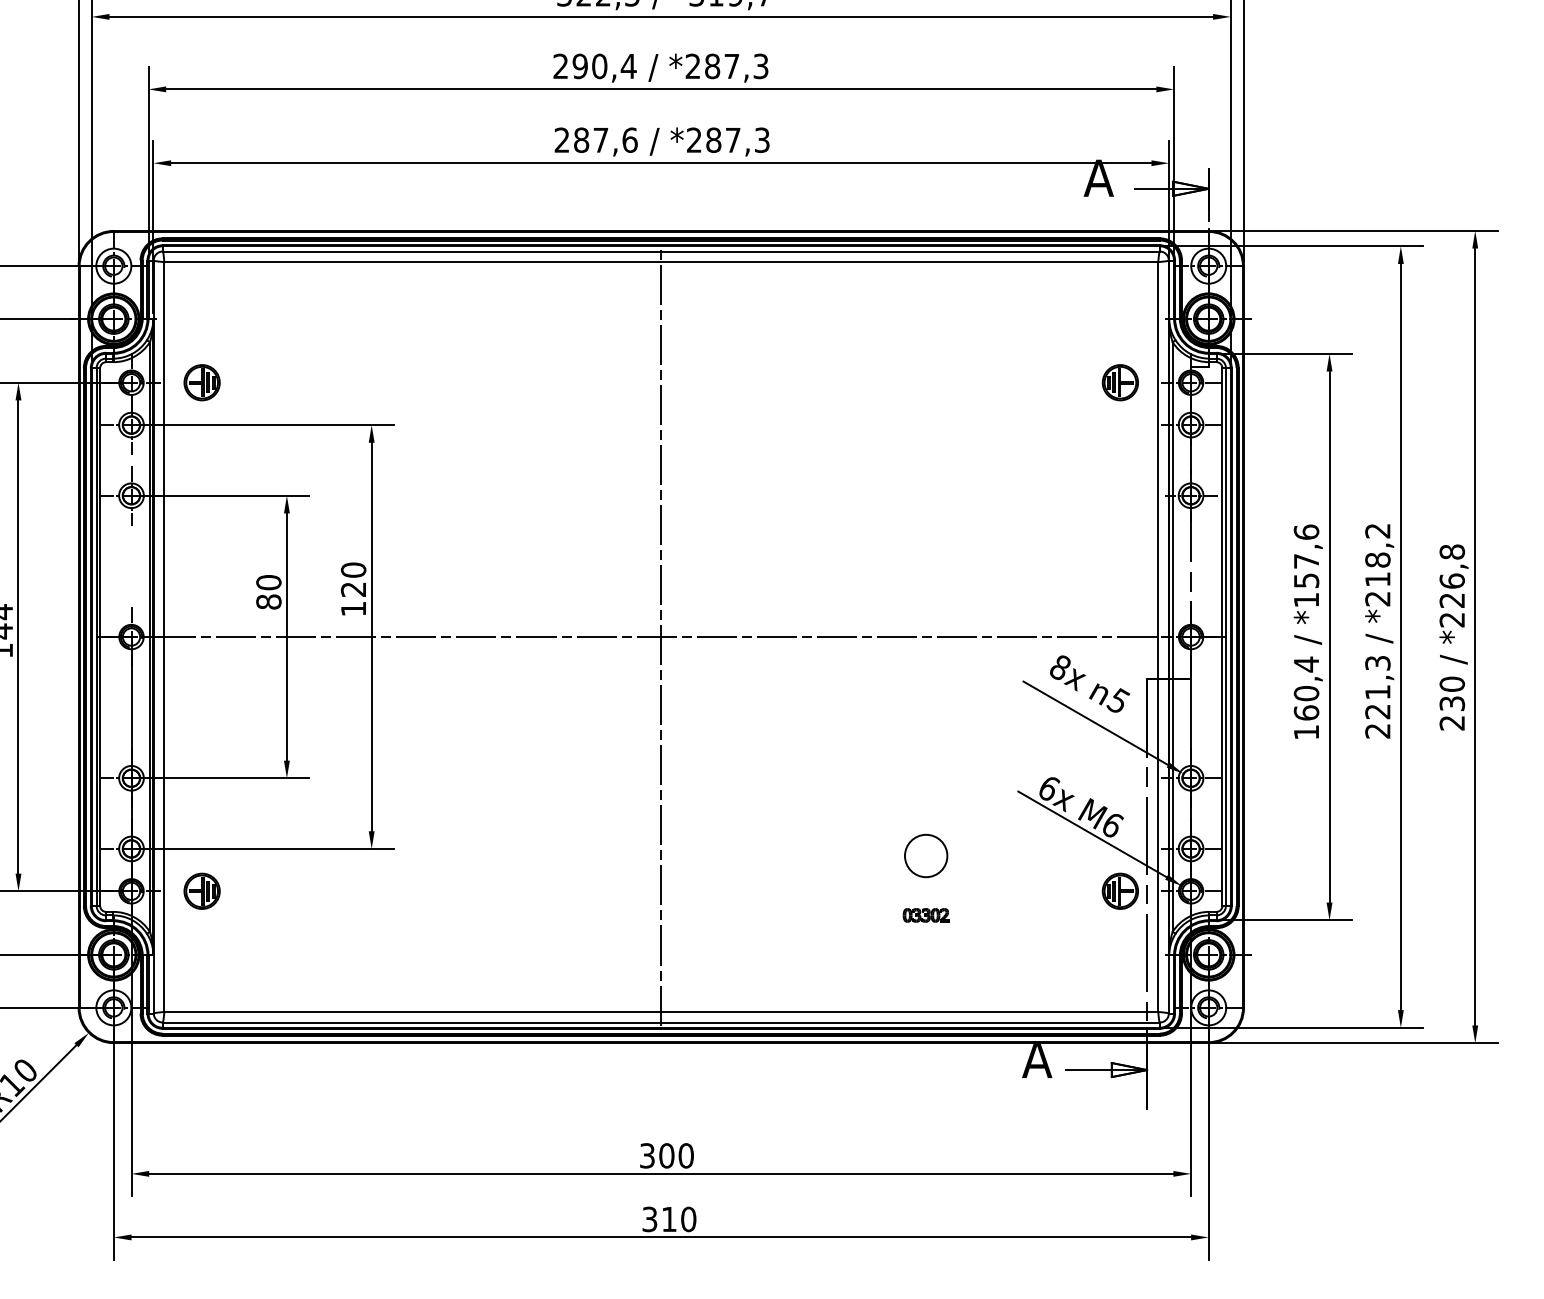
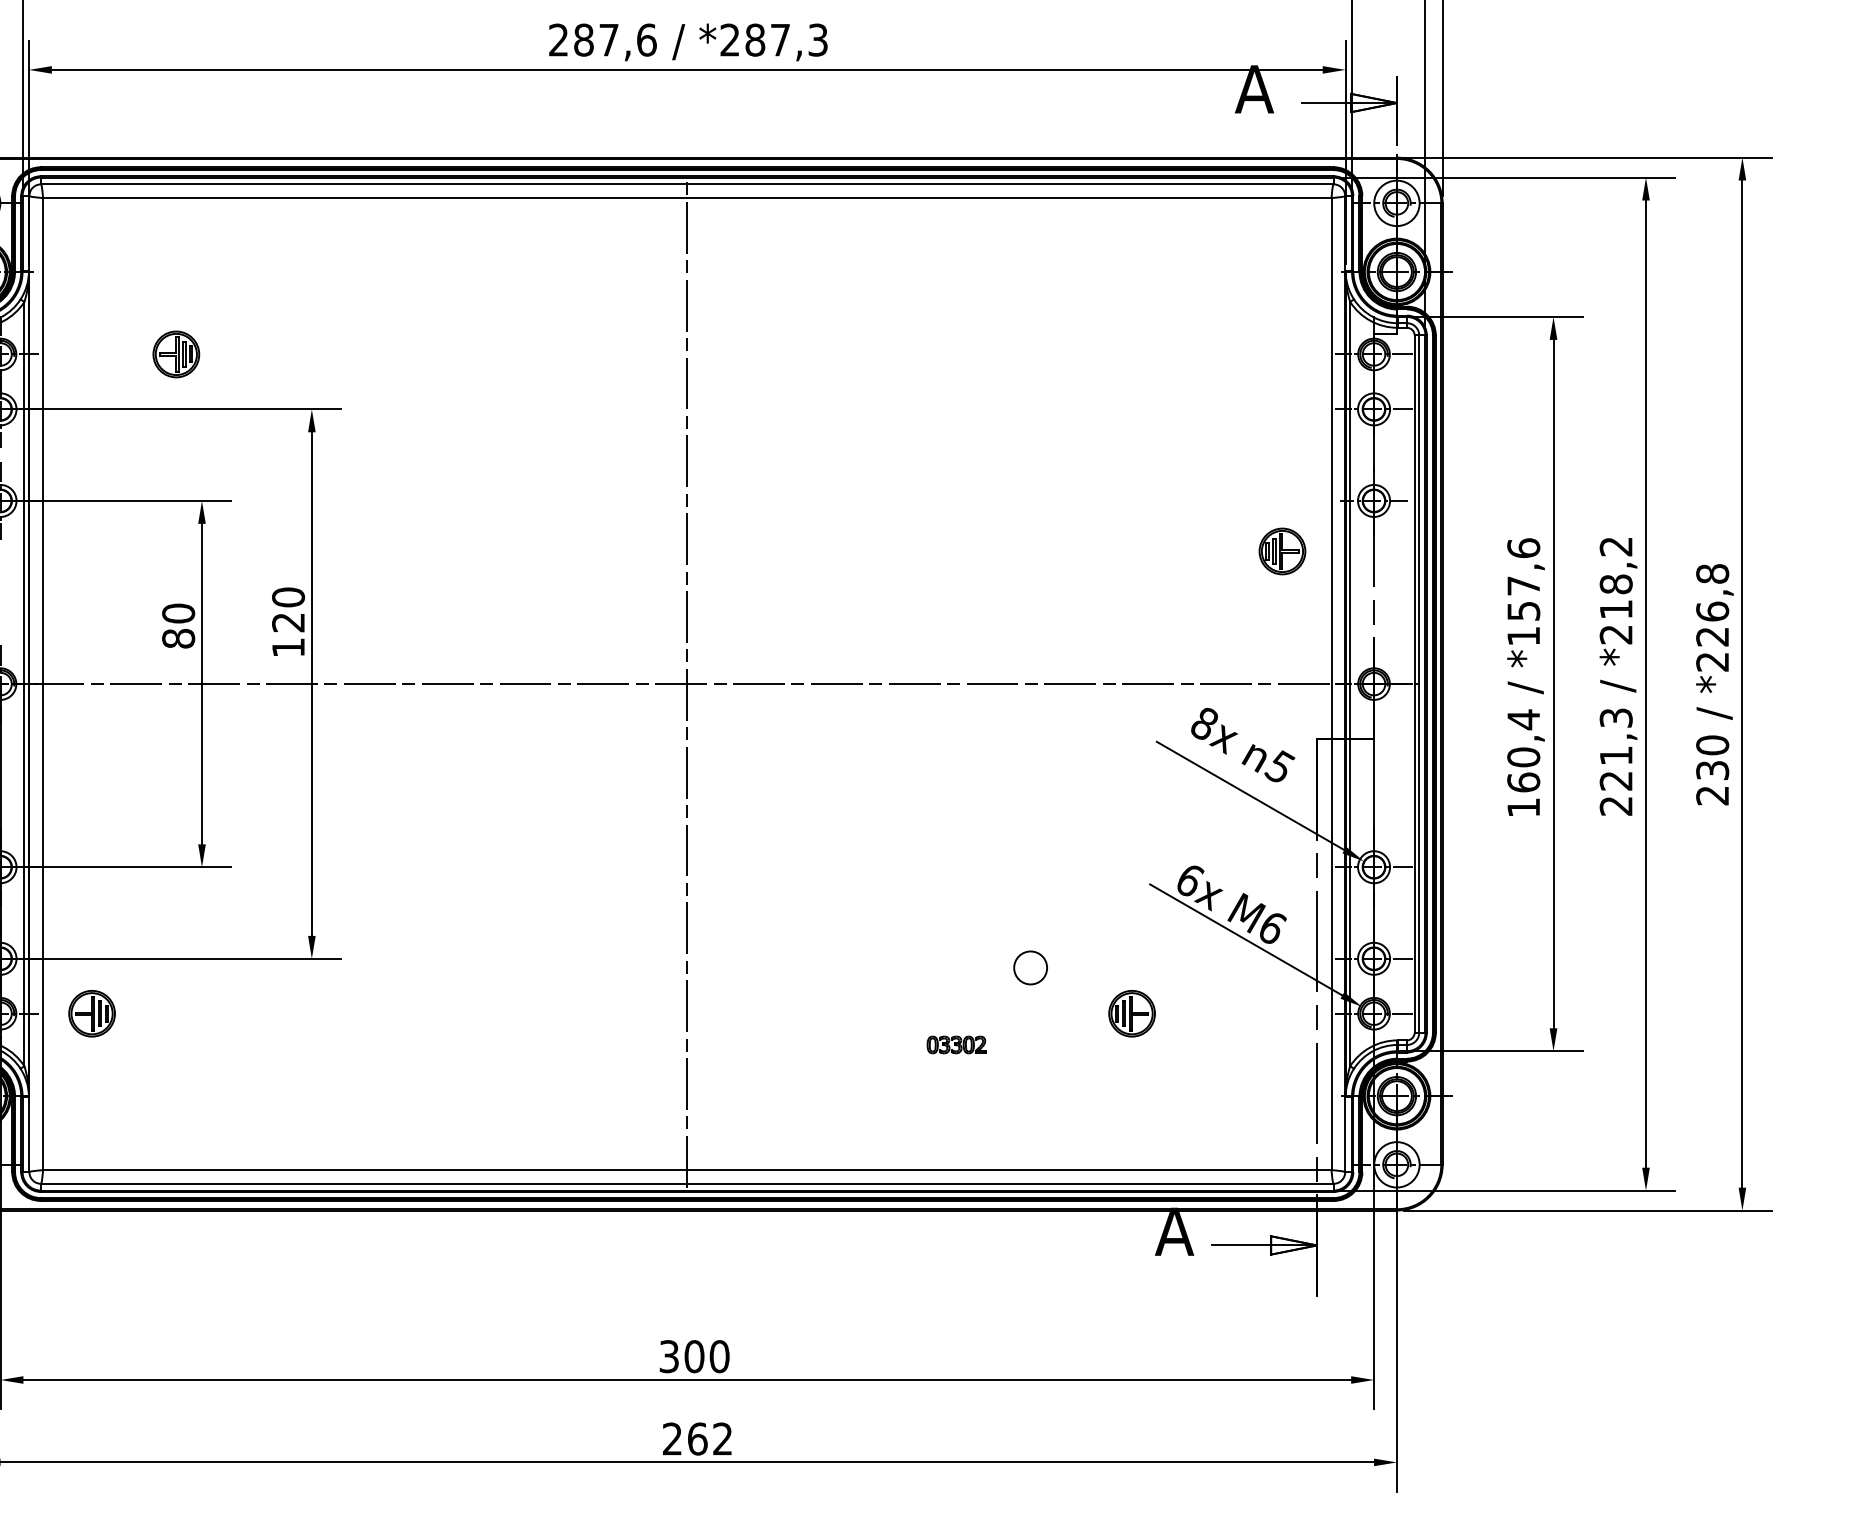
part: (201, 382) -> (175, 354), moved
part: (1119, 382) -> (1281, 551), moved
circle: (926, 855) -> (1031, 967), size x0.6
part: (1119, 890) -> (1130, 1012), moved
part: (925, 915) -> (955, 1045), moved
text: (669, 1219) -> (697, 1439), 310 -> 262

